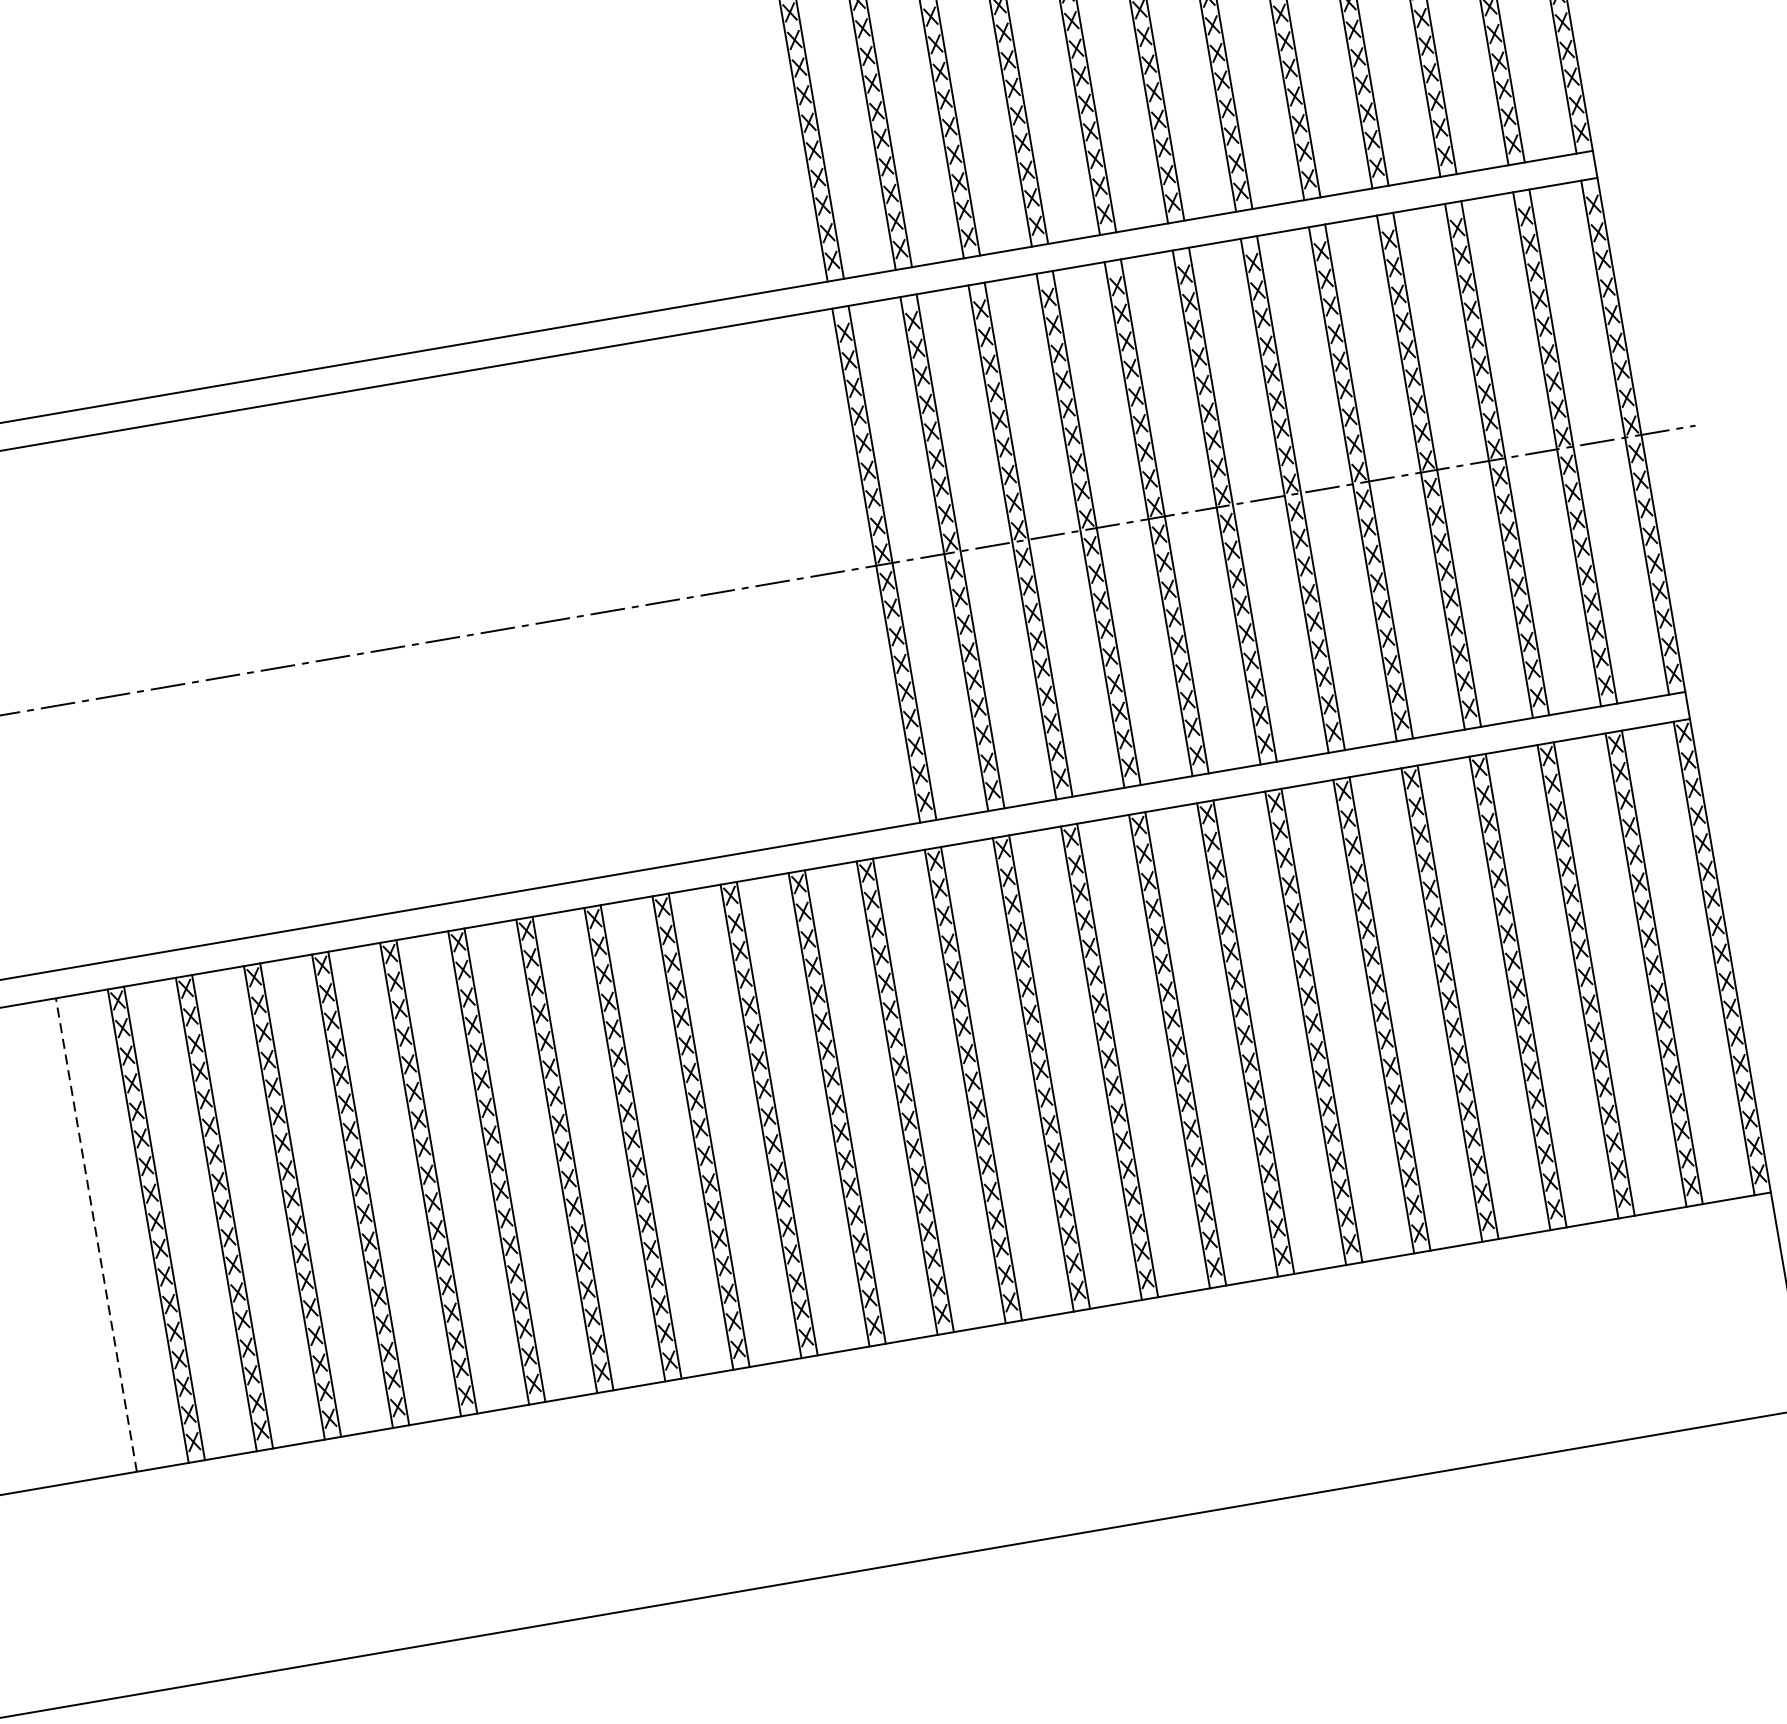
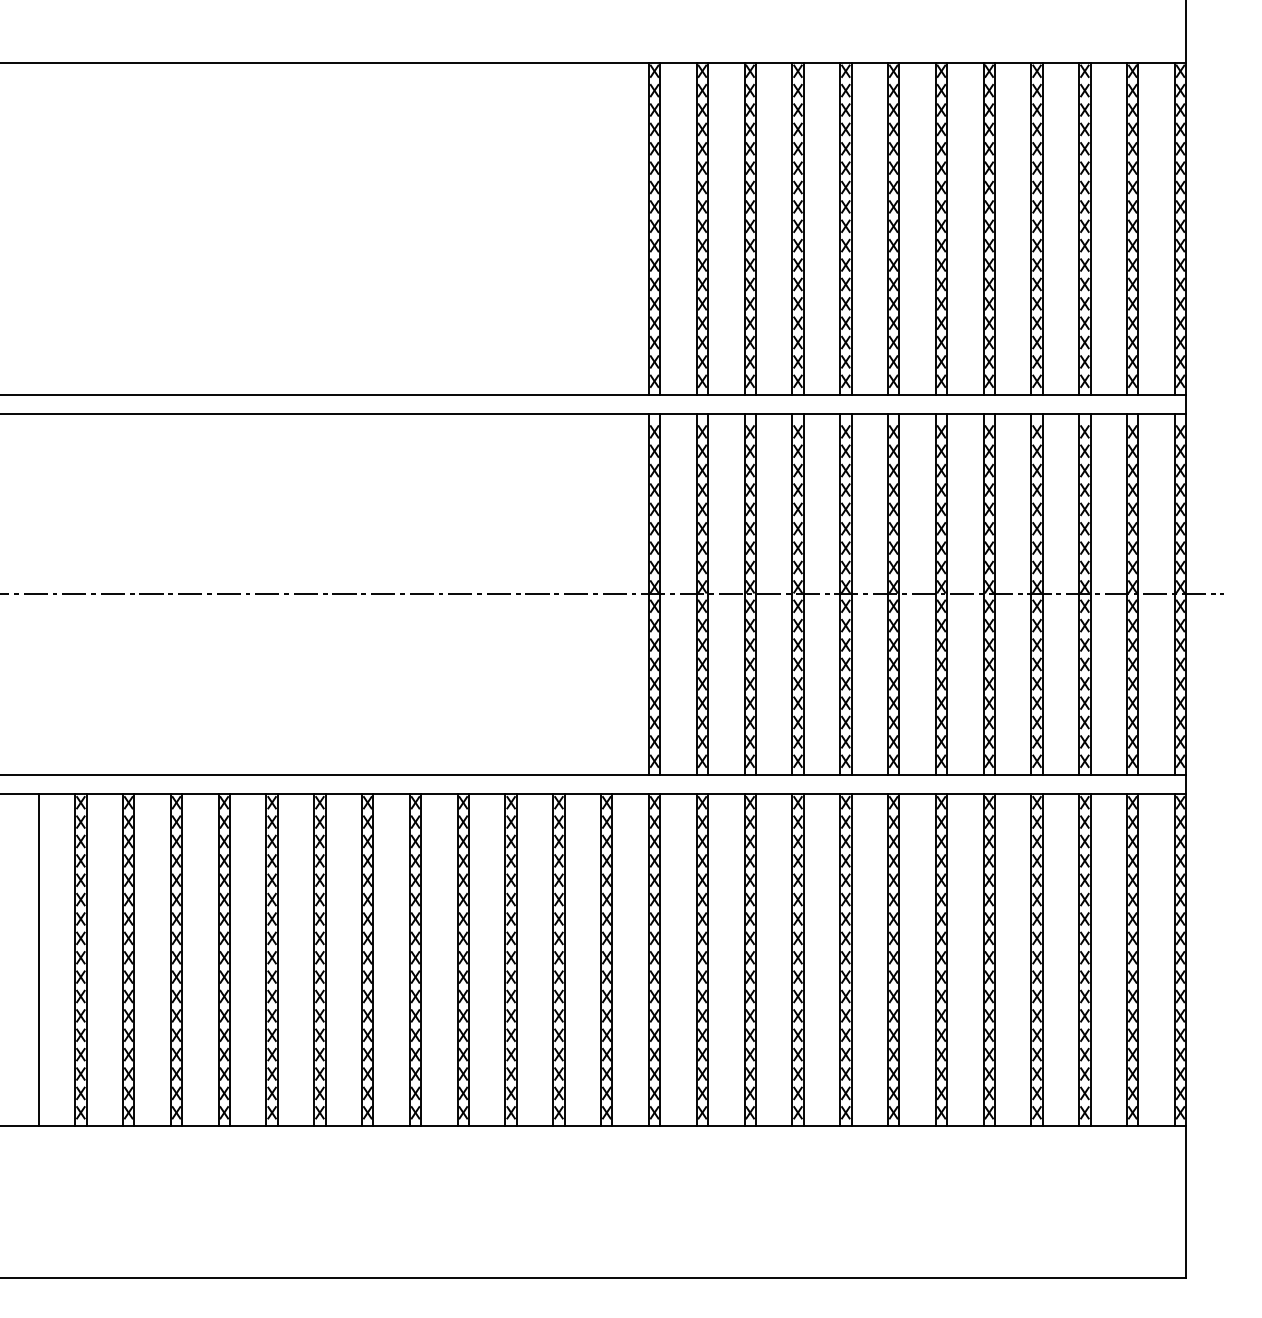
line: (95, 1234) -> (38, 959), dashed -> solid

